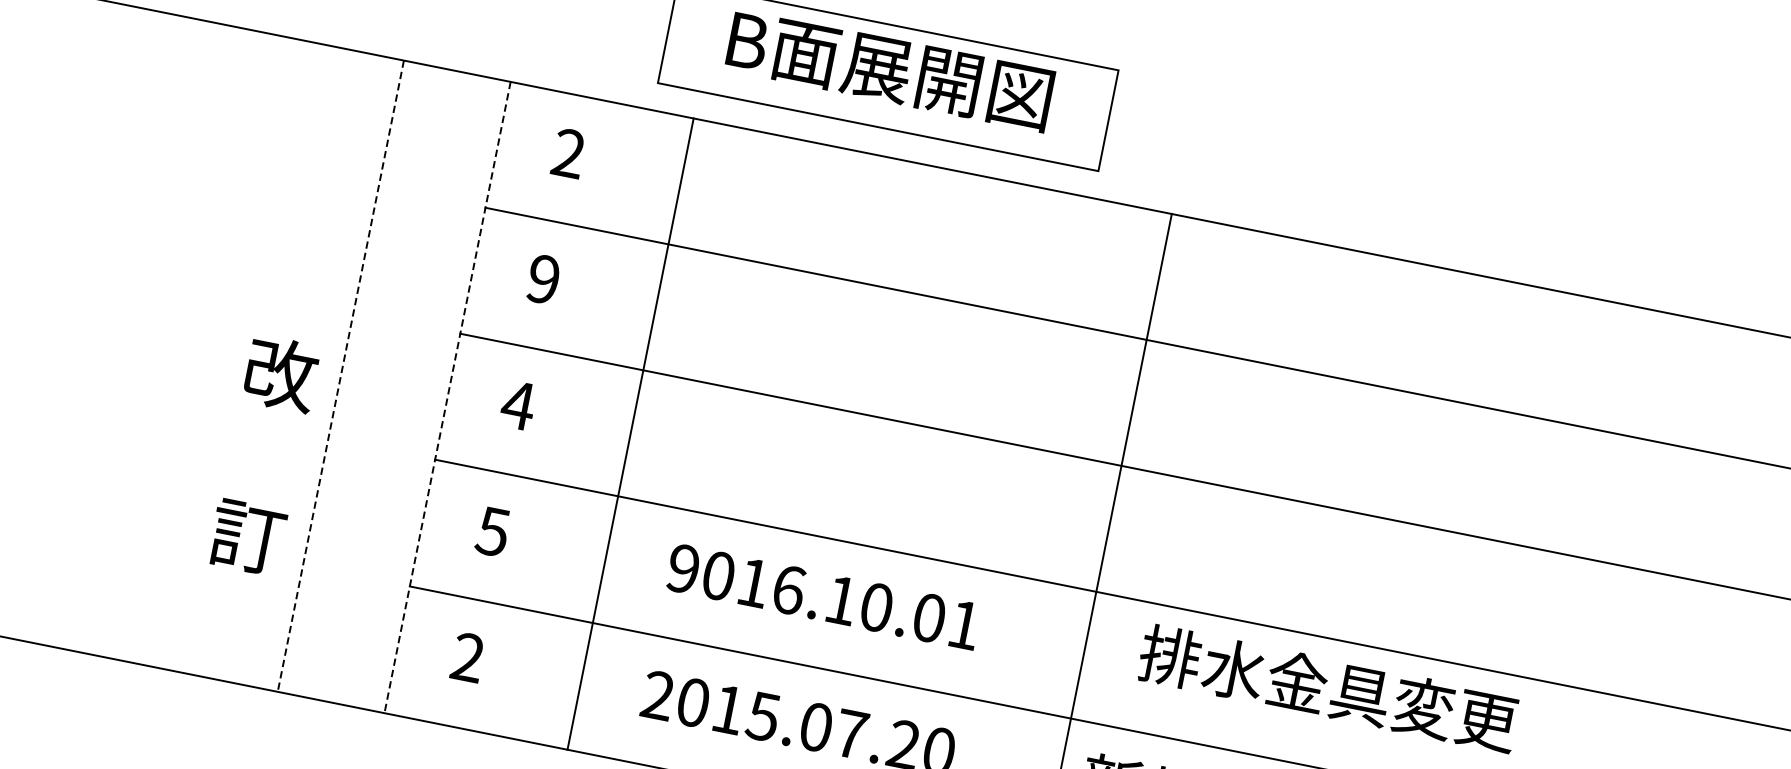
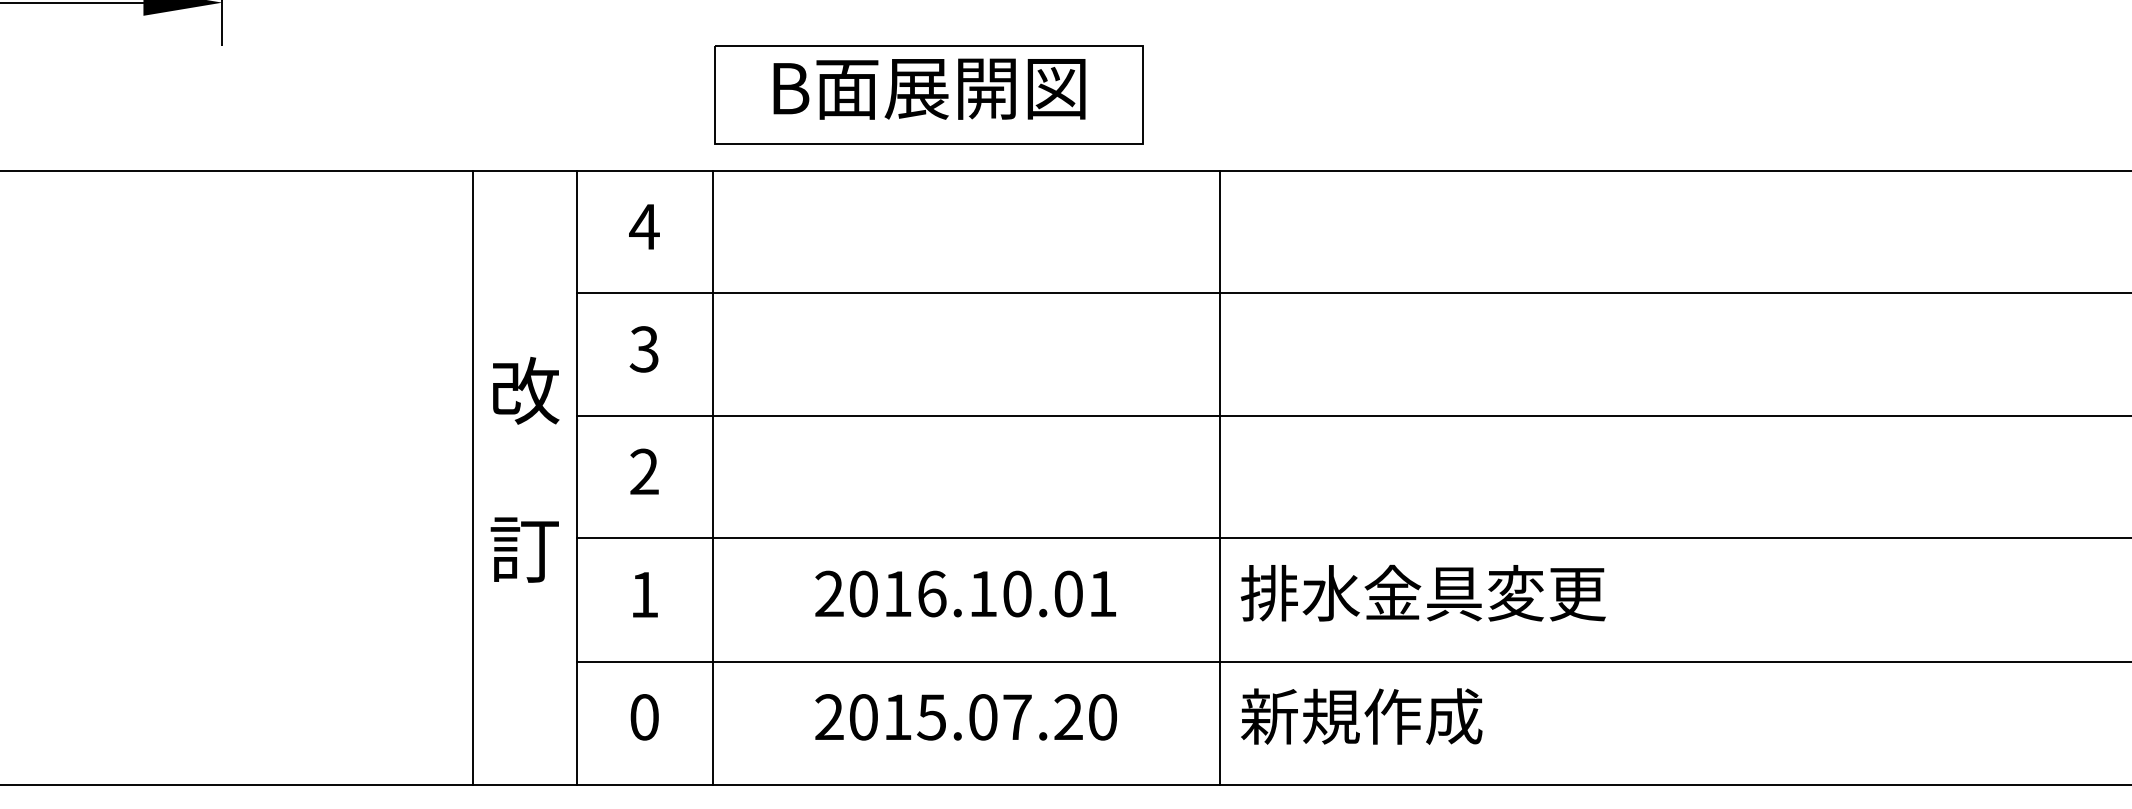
text: (568, 153) -> (644, 226), 2 -> 4
text: (542, 279) -> (643, 349), 9 -> 3
line: (340, 376) -> (472, 478), dashed -> solid
line: (447, 398) -> (576, 478), dashed -> solid
text: (518, 404) -> (644, 471), 4 -> 2
line: (630, 433) -> (712, 477), moved
text: (263, 454) -> (524, 469), moved
text: (491, 532) -> (643, 595), 5 -> 1
text: (683, 569) -> (829, 594), 9016.10.01 -> 2016.10.01
text: (467, 657) -> (644, 717), 2 -> 0
text: (1327, 687) -> (1422, 592), moved

